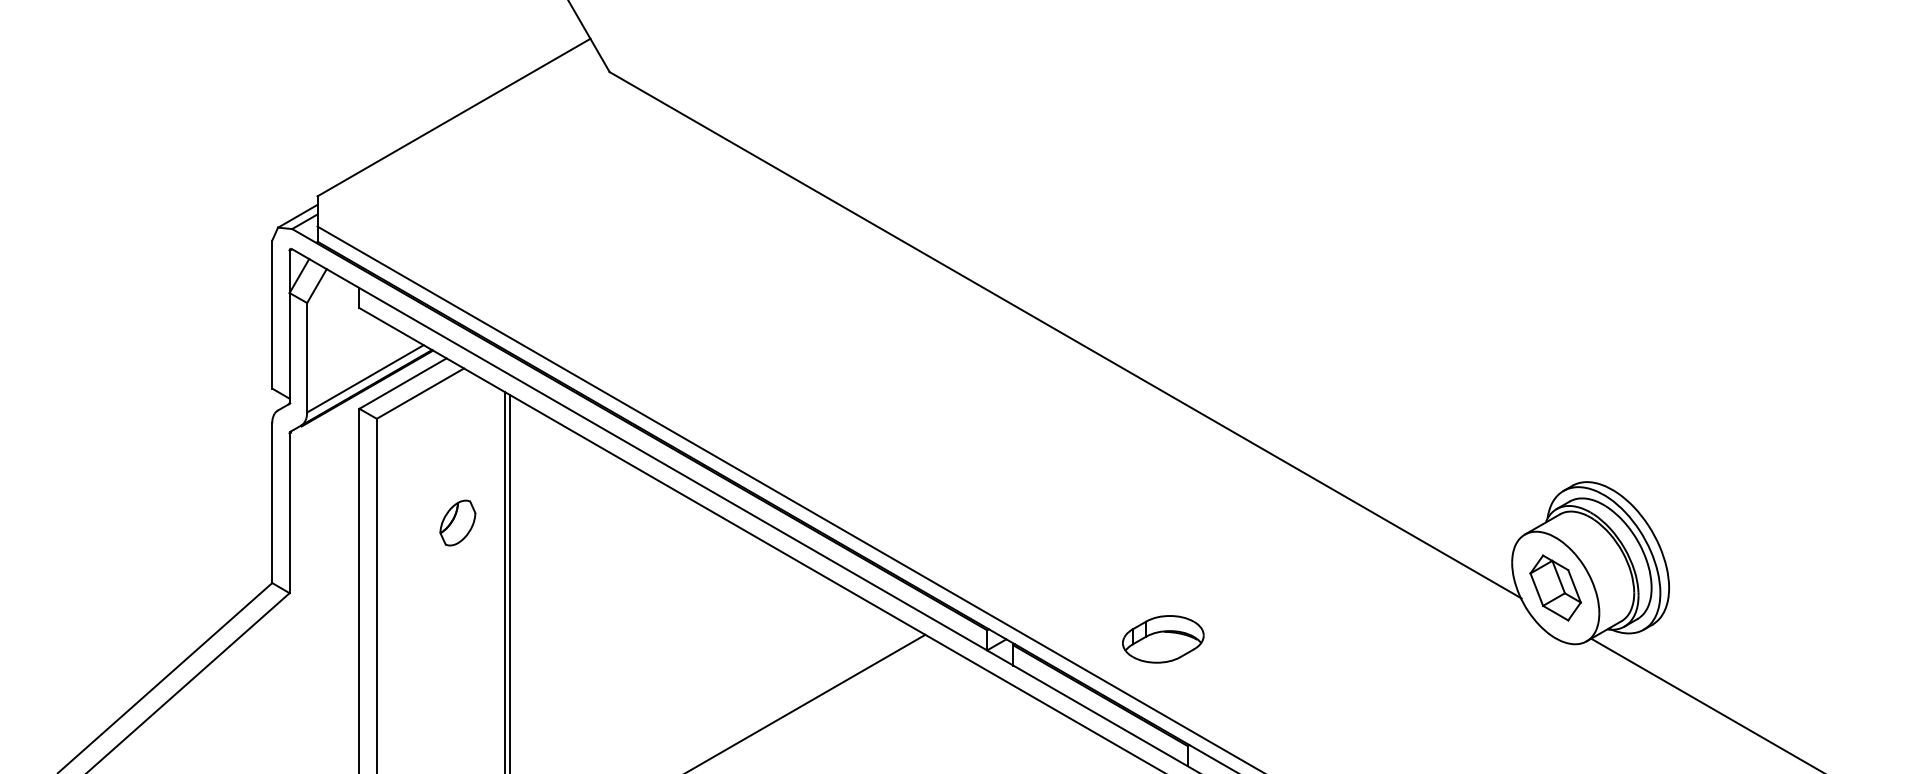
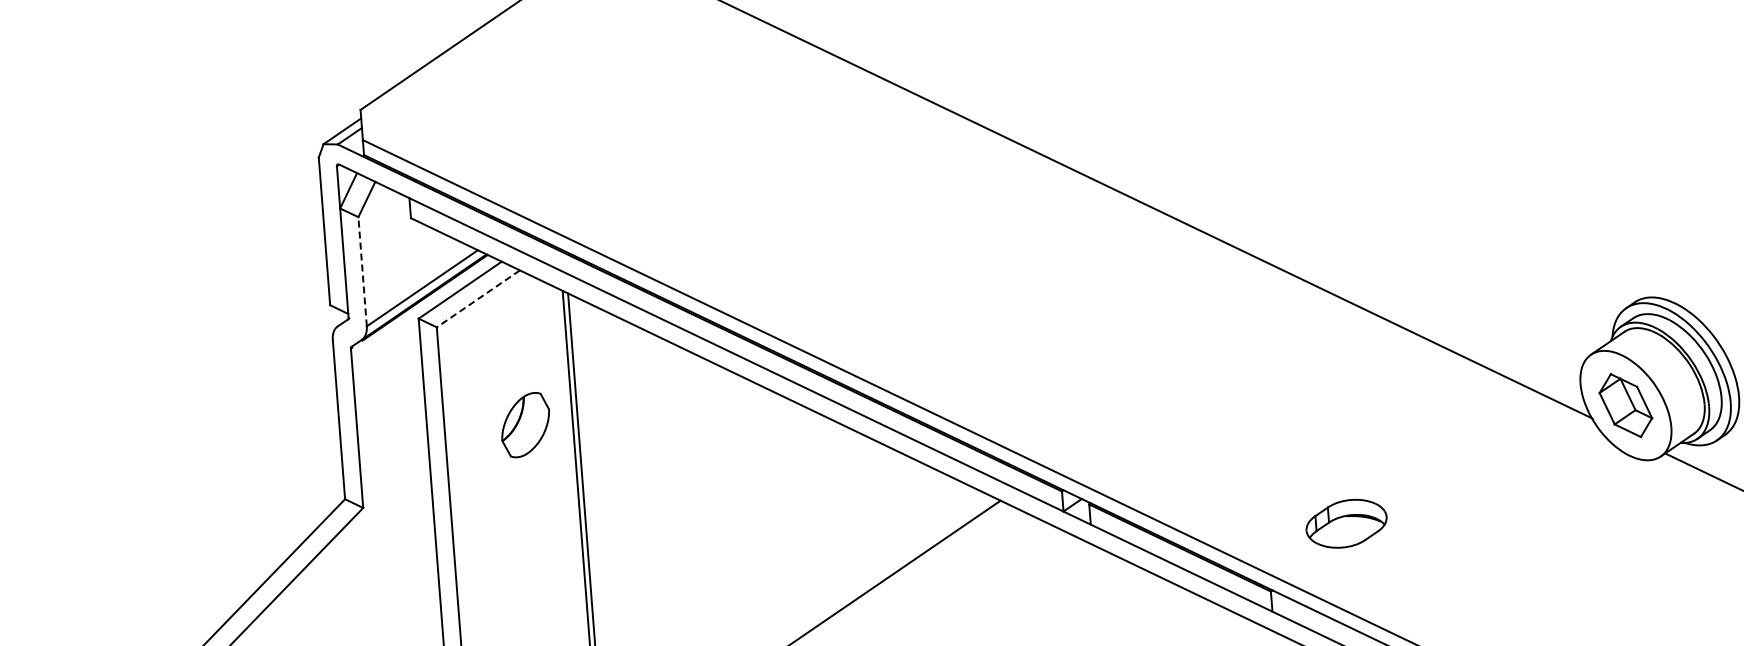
line: (307, 357) -> (362, 271), solid -> dashed
line: (419, 393) -> (477, 298), solid -> dashed
part: (457, 522) -> (525, 424), size x1.4
part: (1163, 639) -> (1346, 523), moved

